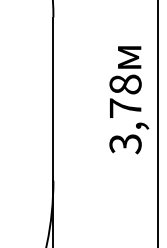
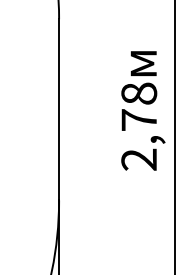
text: (125, 144) -> (139, 160), 3,78 -> 2,78

